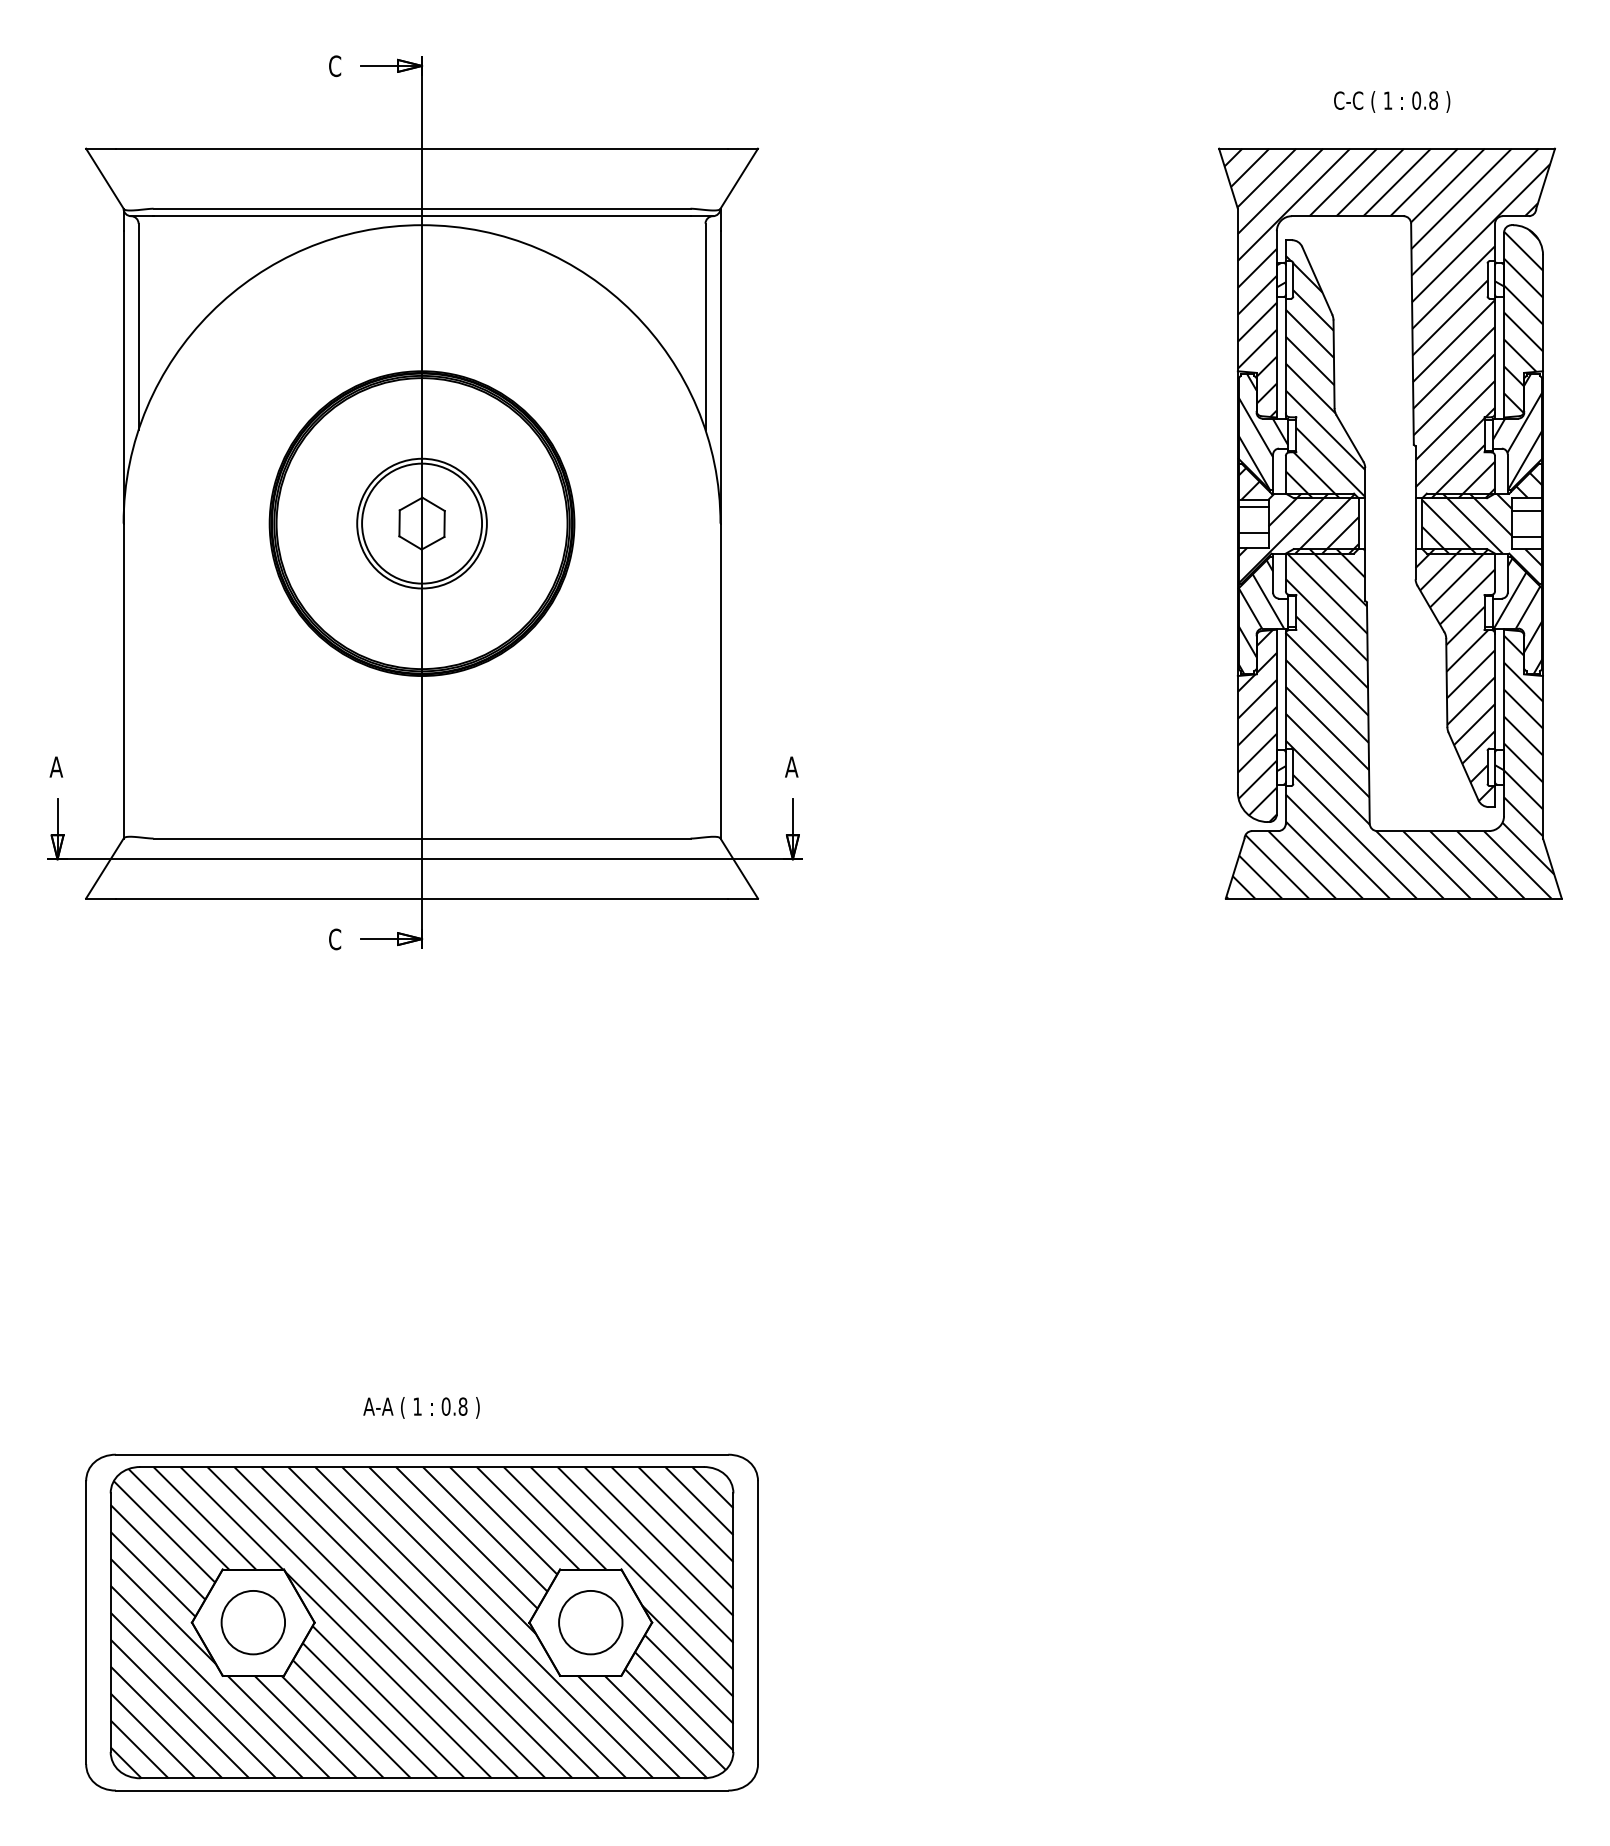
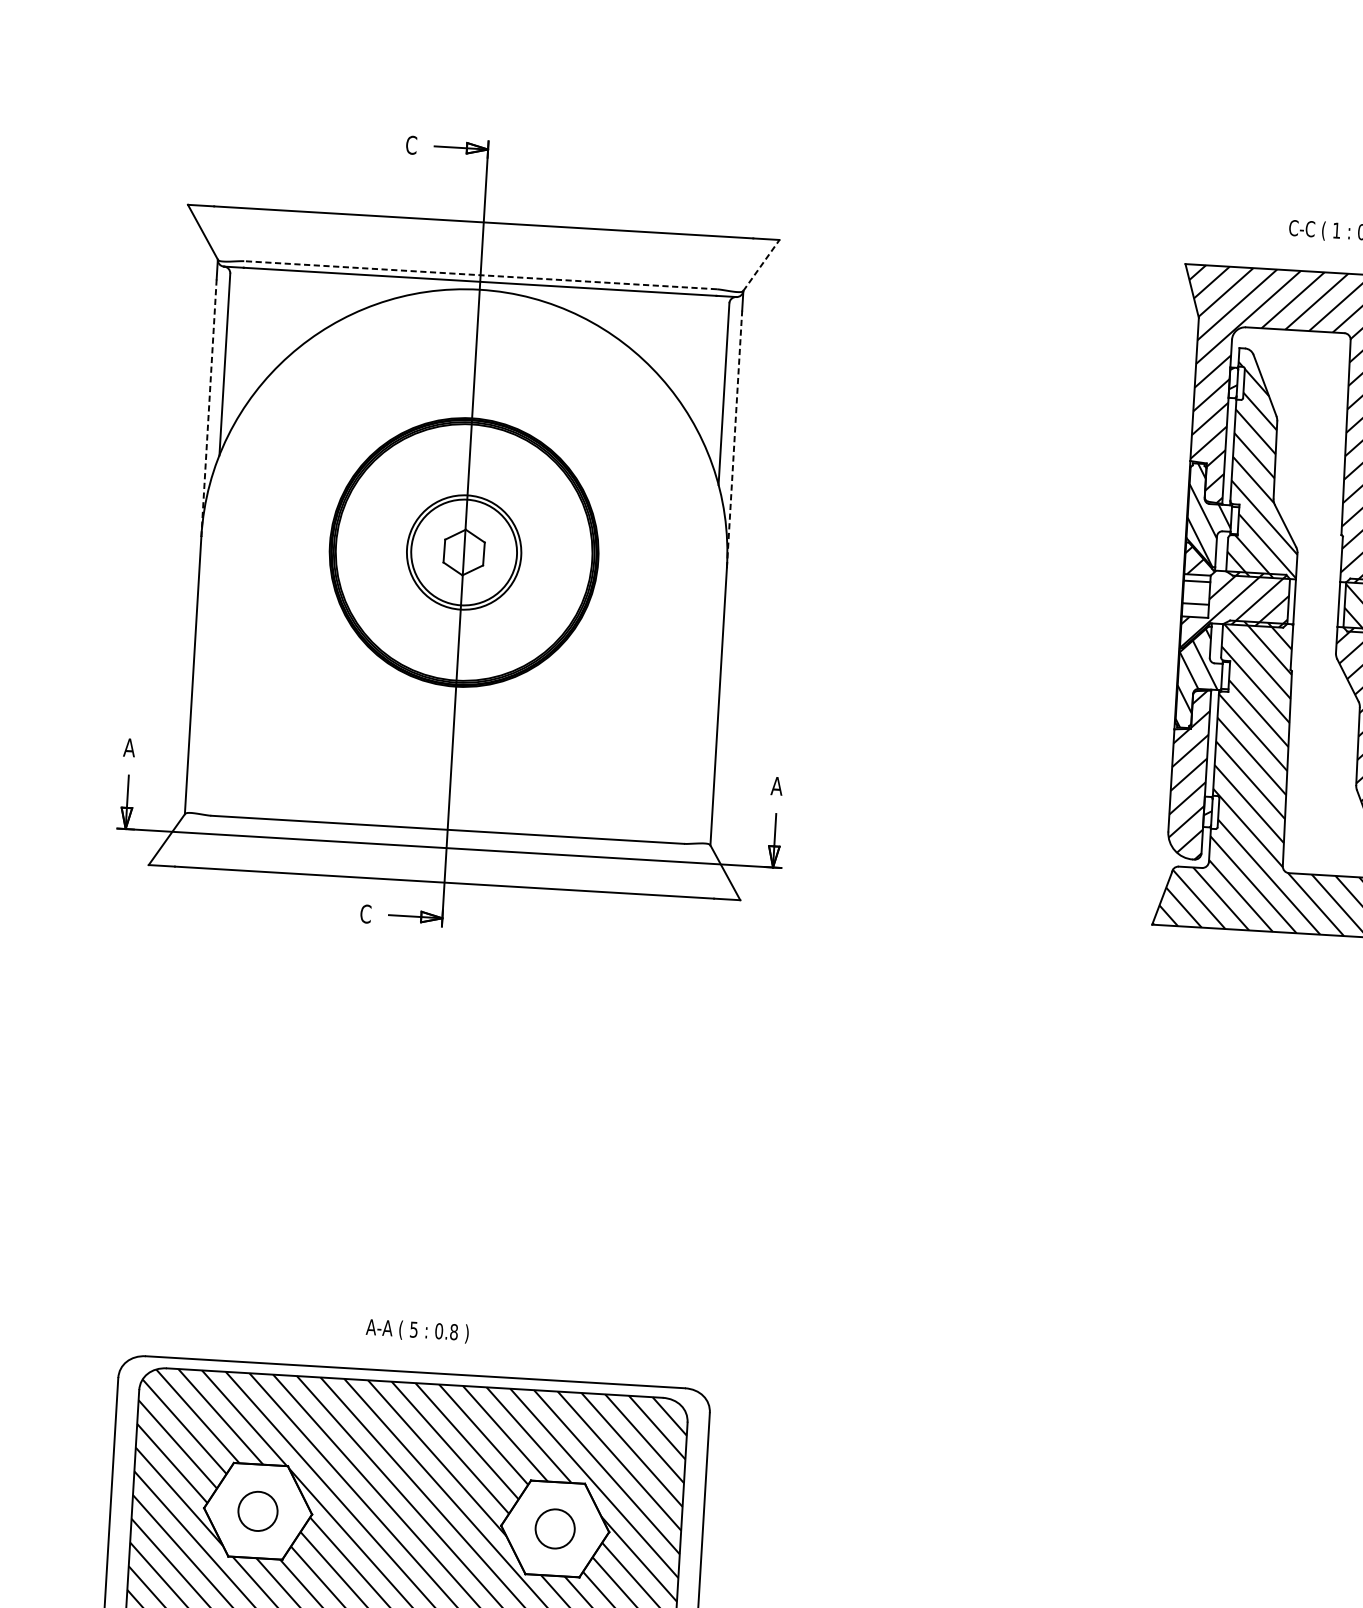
line: (739, 178) -> (761, 265), solid -> dashed
line: (421, 208) -> (480, 275), solid -> dashed
line: (720, 376) -> (734, 438), solid -> dashed
line: (123, 377) -> (208, 408), solid -> dashed
text: (417, 1406) -> (413, 1329), 1 -> 5
circle: (252, 1622) -> (257, 1511), size x0.7
circle: (590, 1622) -> (554, 1528), size x0.7

